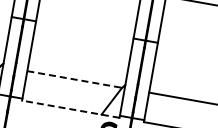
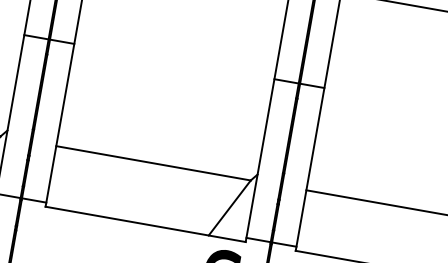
line: (75, 79) -> (155, 163), dashed -> solid
line: (70, 109) -> (144, 224), dashed -> solid

